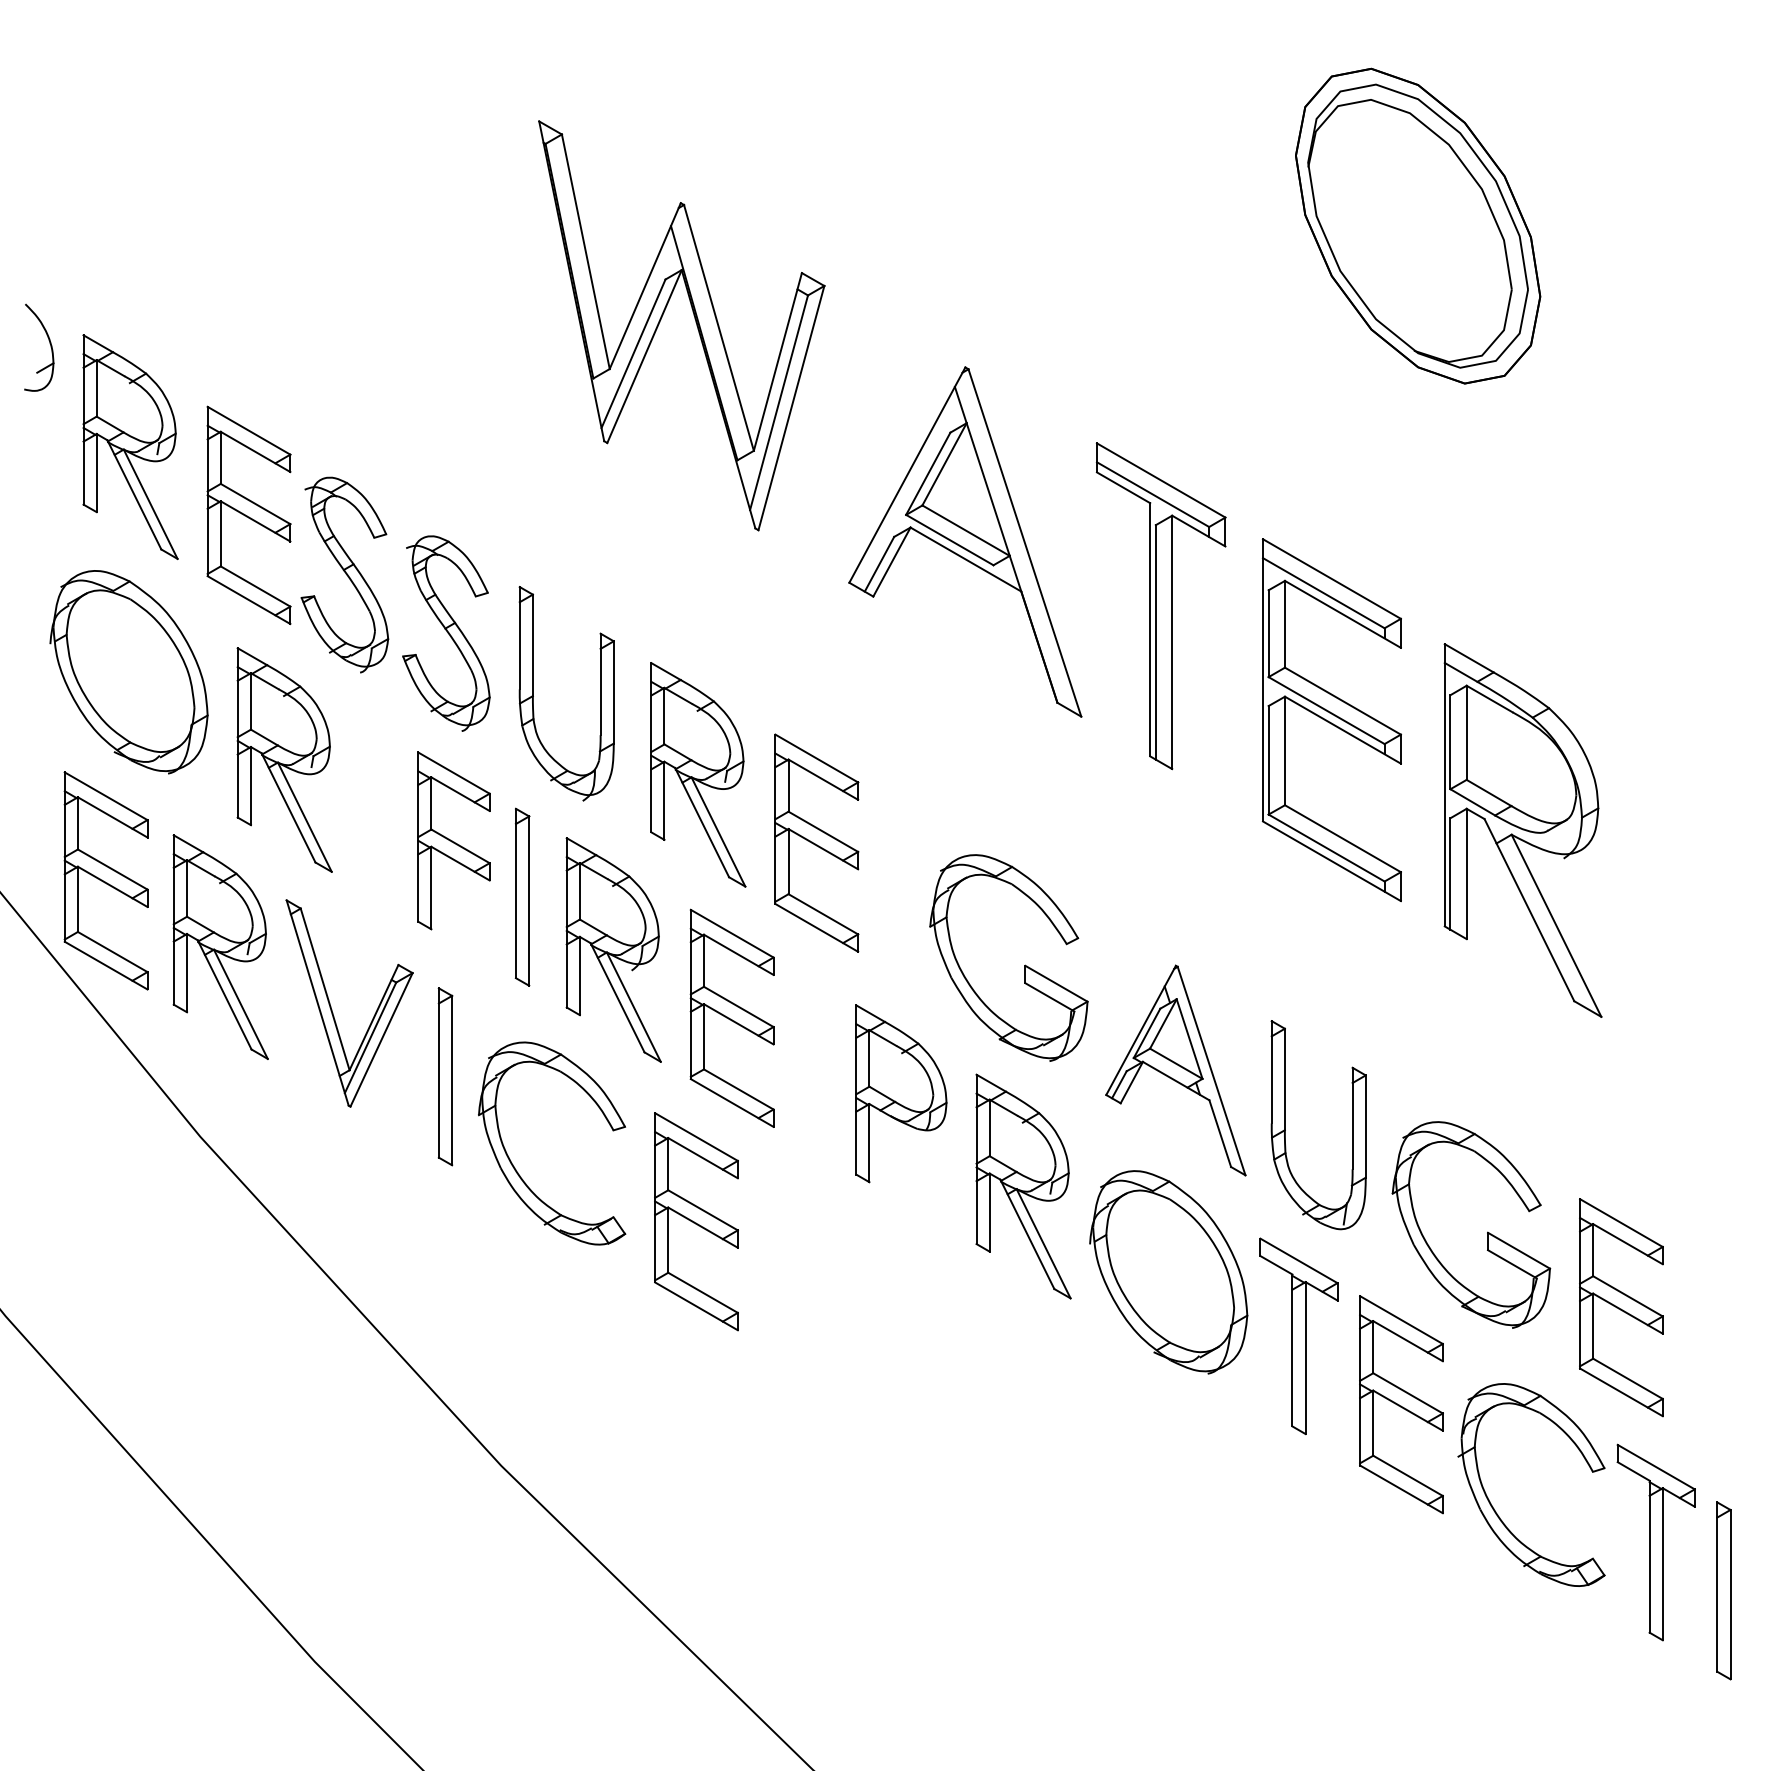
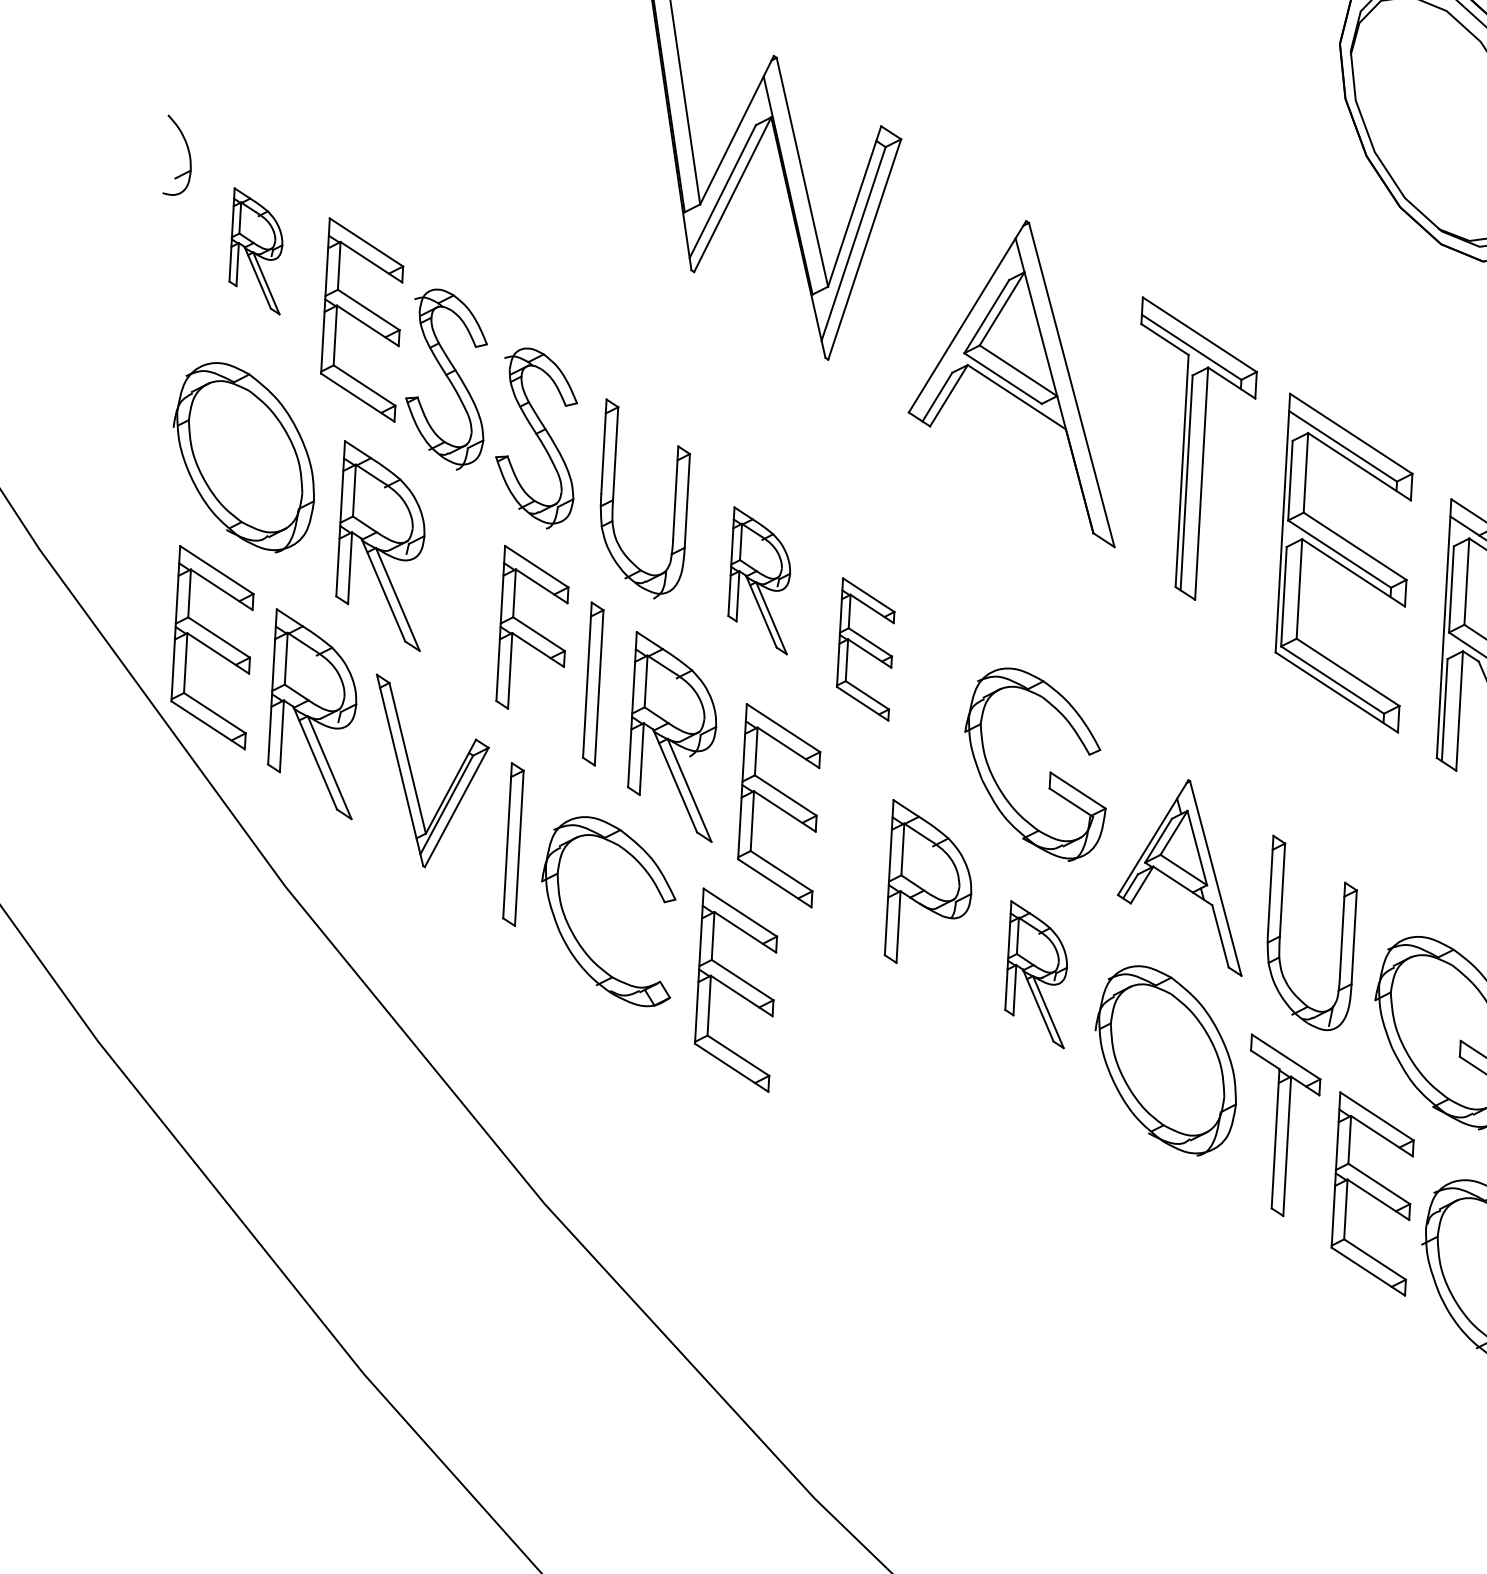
part: (130, 446) -> (257, 250), size x0.6
part: (698, 774) -> (760, 580), size x0.7
part: (816, 842) -> (865, 648), size x0.7
part: (1023, 1186) -> (1037, 974), size x0.7

